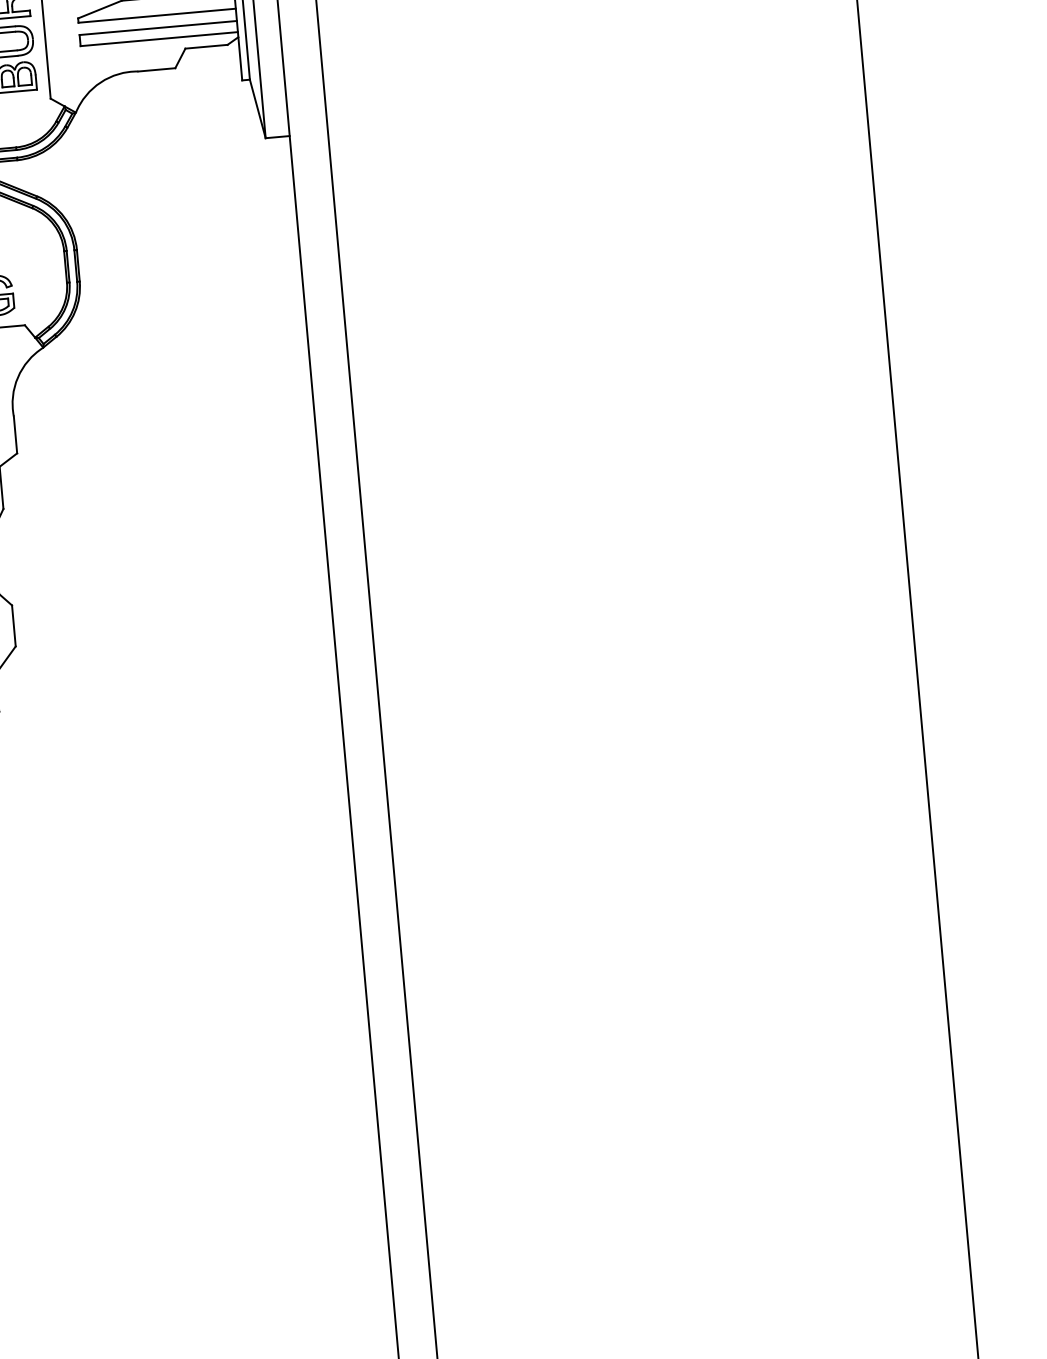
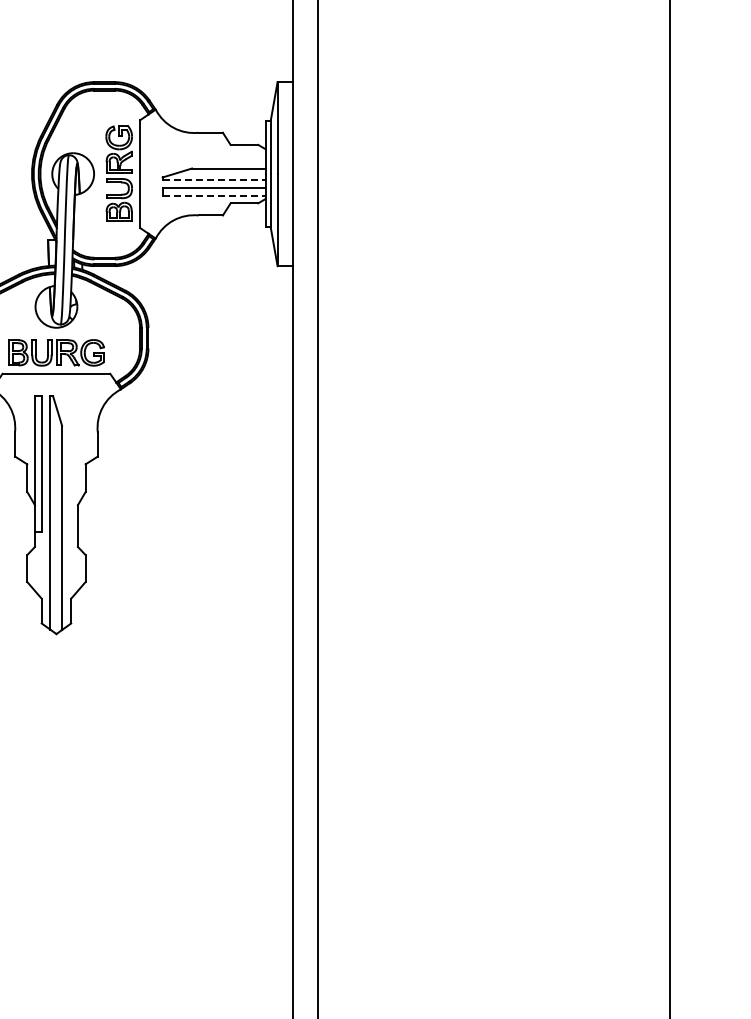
line: (157, 15) -> (214, 180), solid -> dashed
line: (159, 38) -> (214, 195), solid -> dashed

